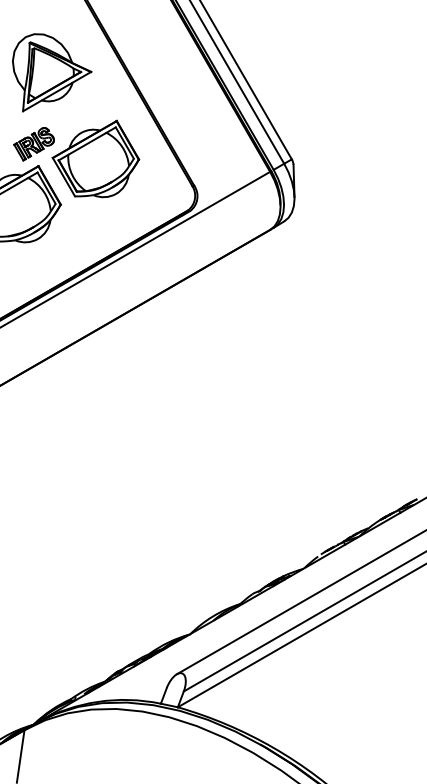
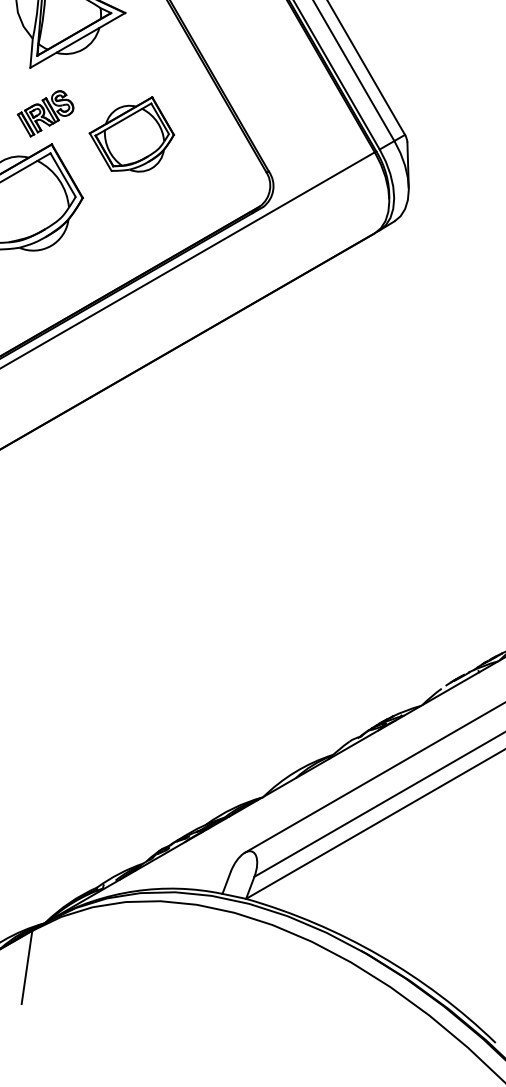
part: (95, 158) -> (131, 133), size x0.7

